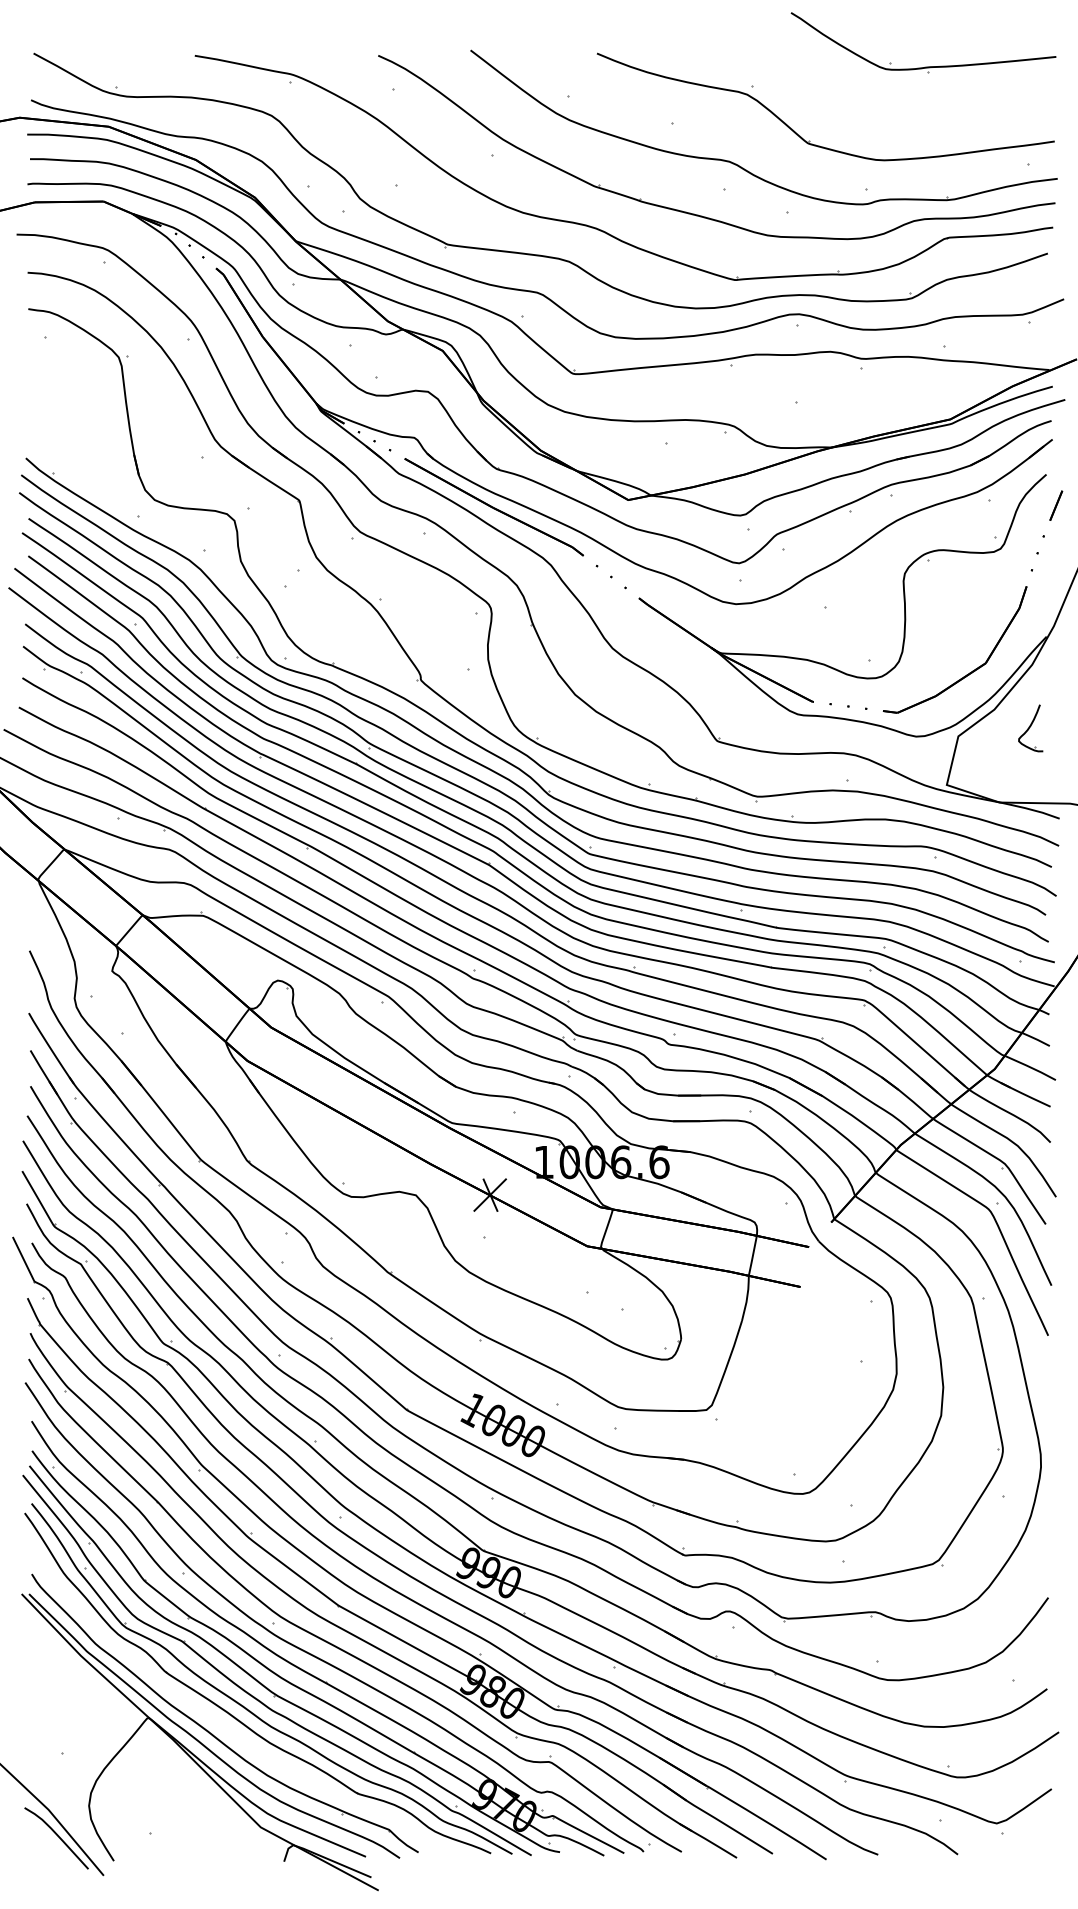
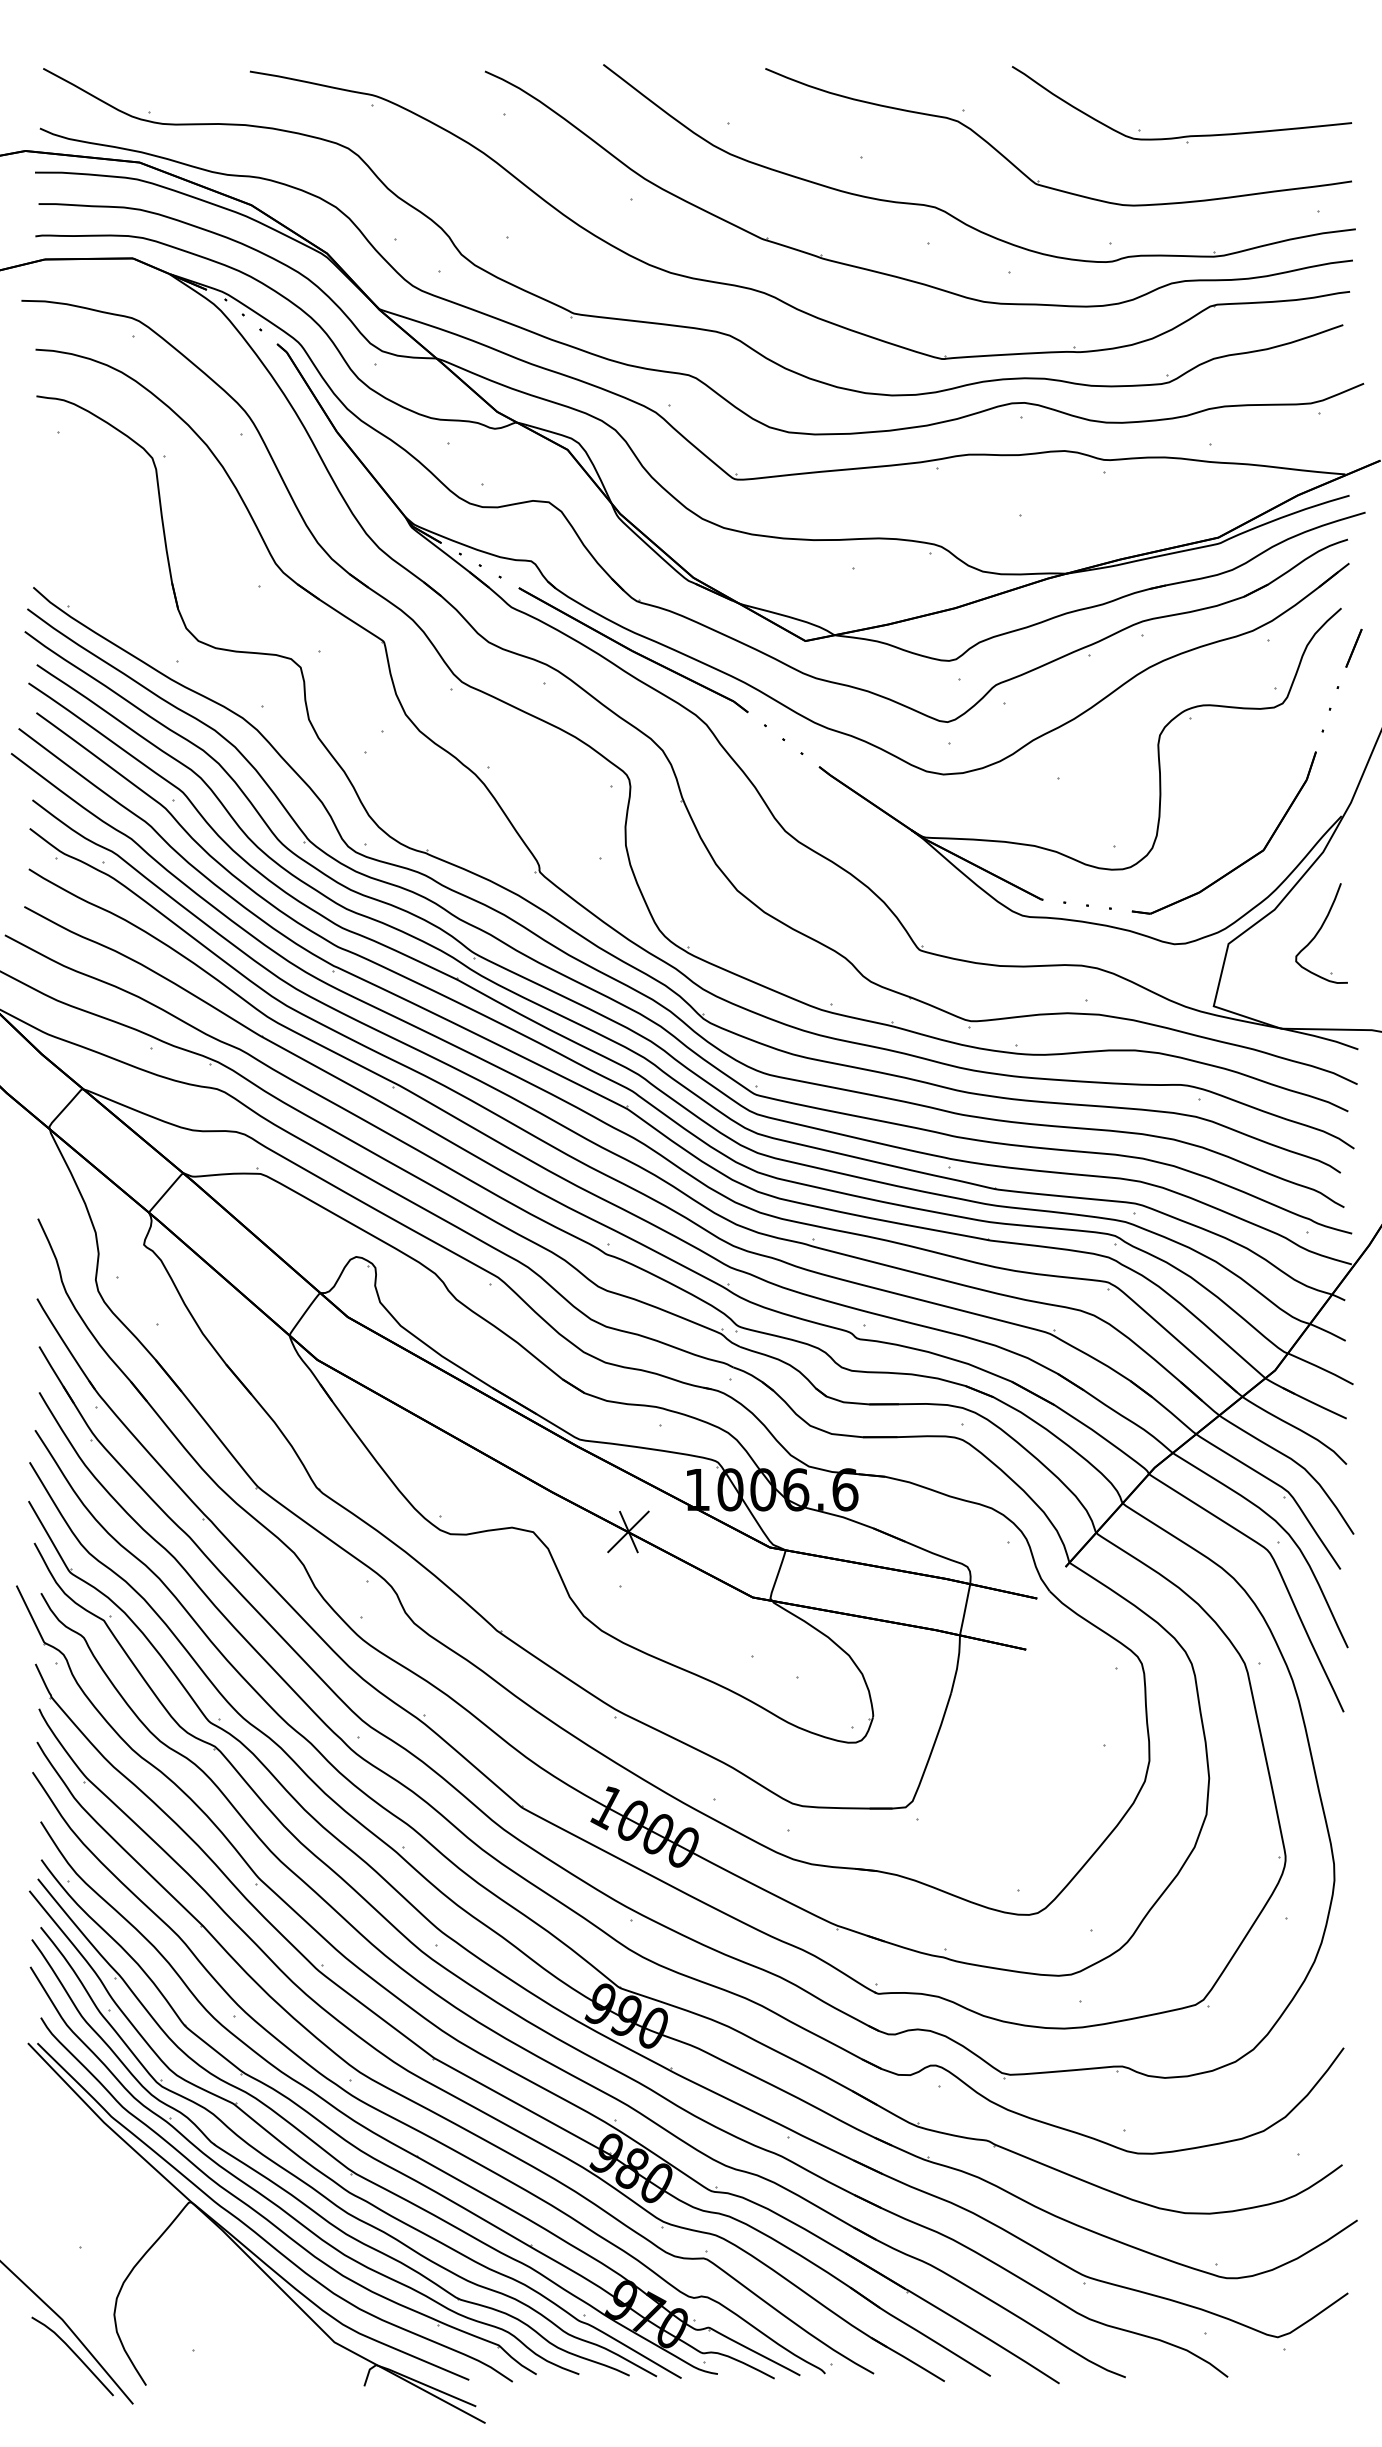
part: (926, 66) -> (1185, 135), moved
part: (1030, 728) -> (1321, 933), size x1.67
part: (216, 1719) -> (277, 2204), added

